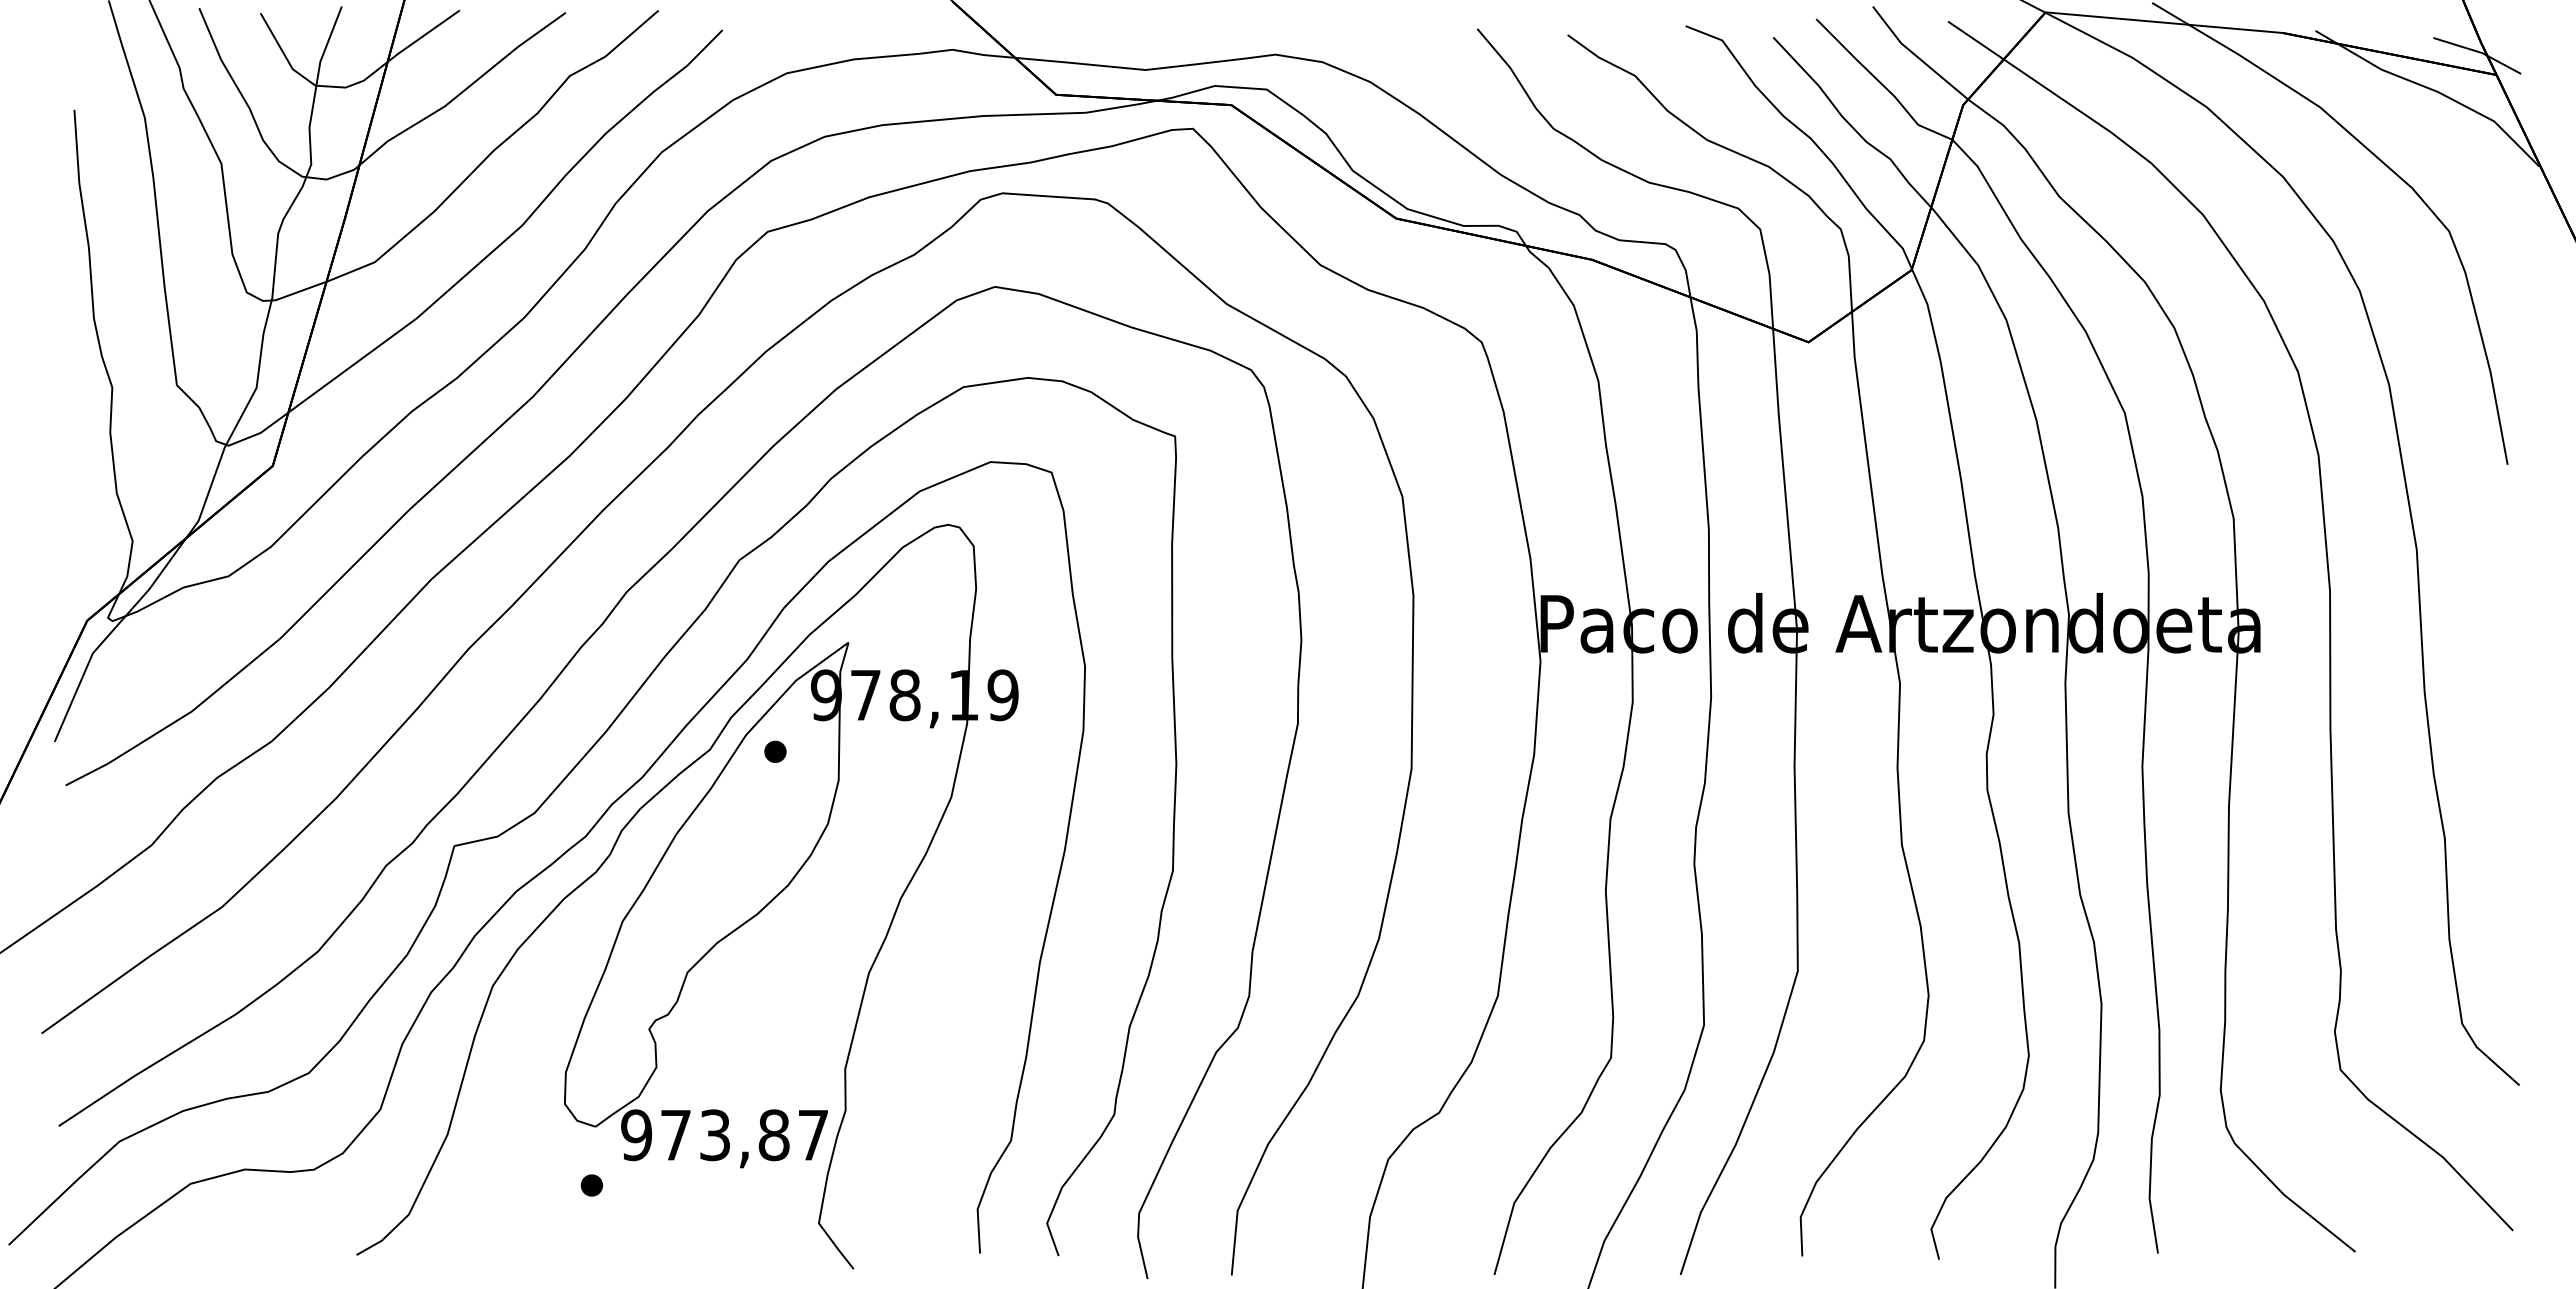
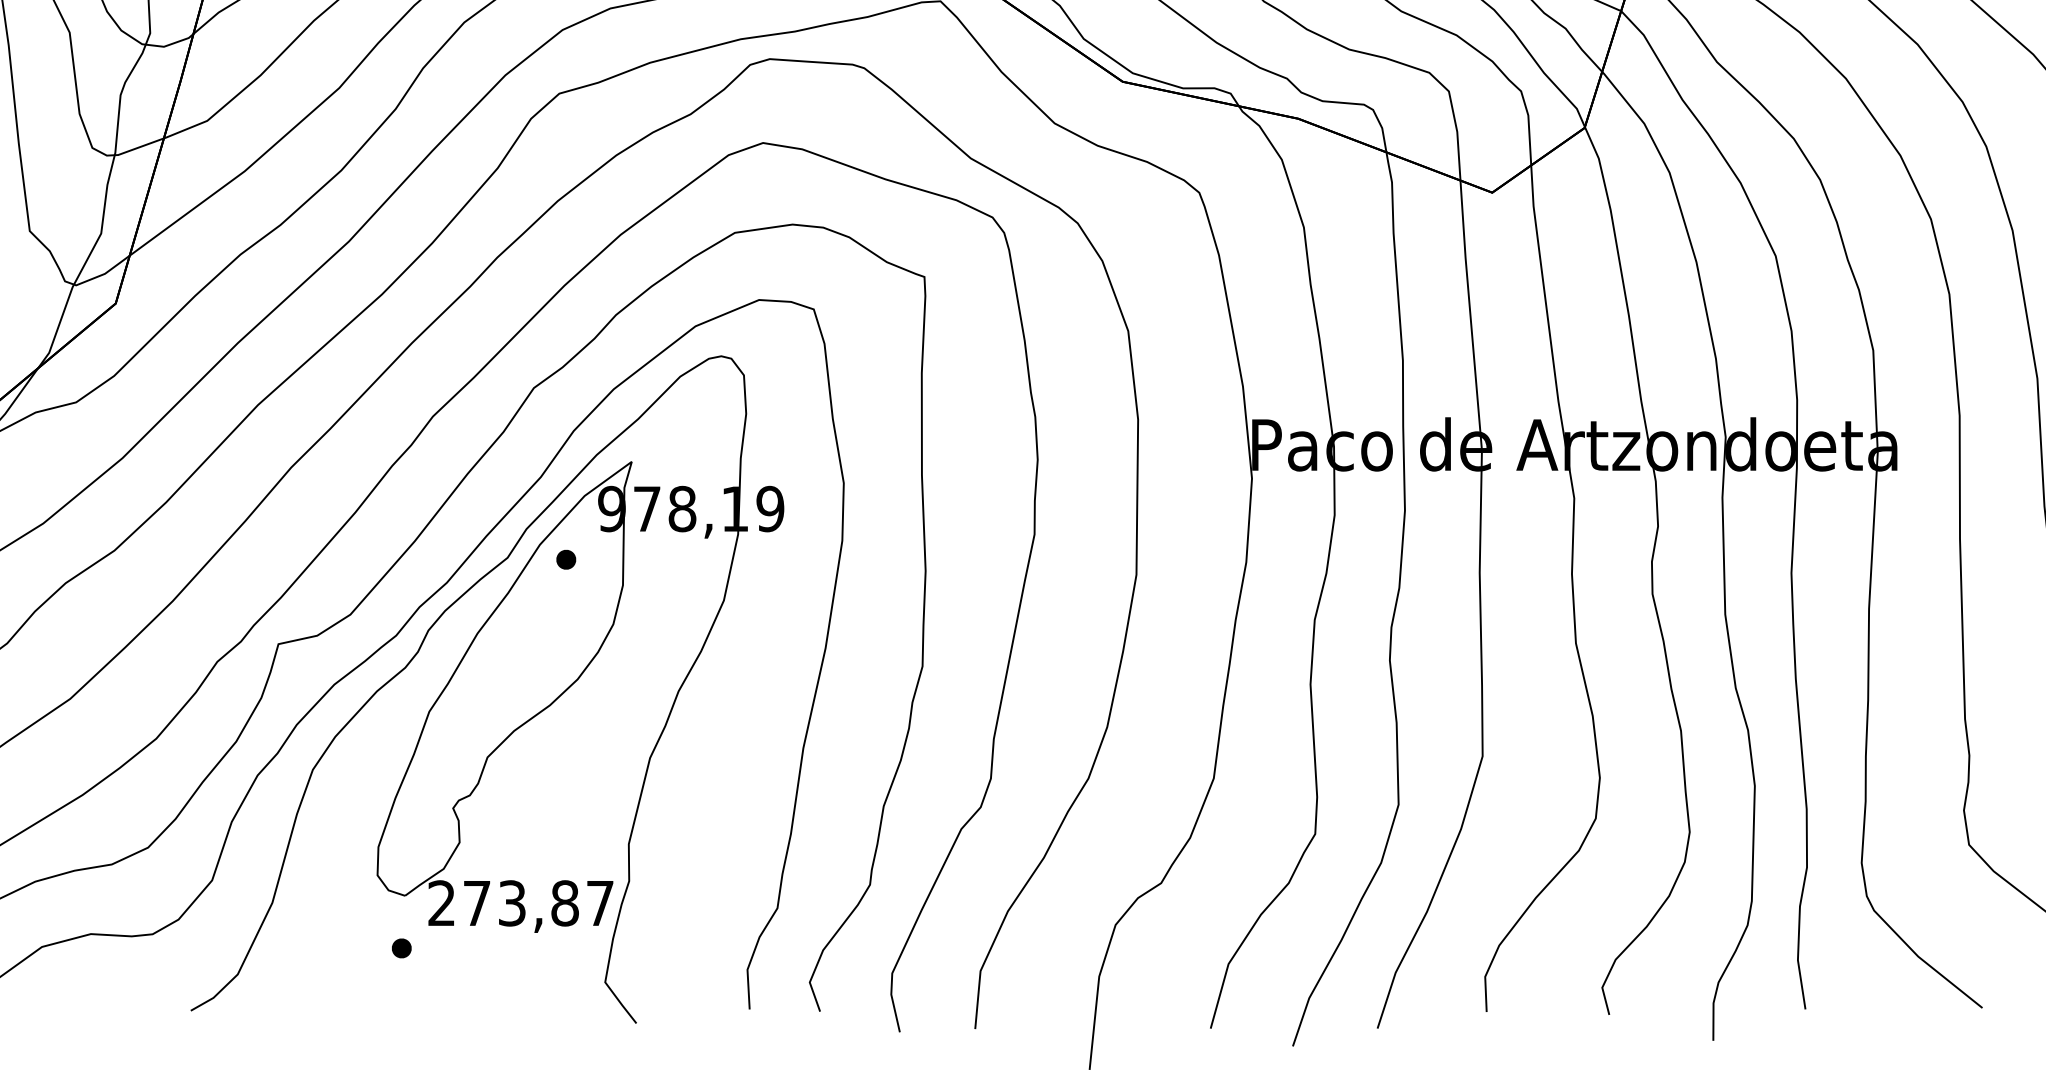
text: (636, 1135) -> (441, 903), 973,87 -> 273,87

